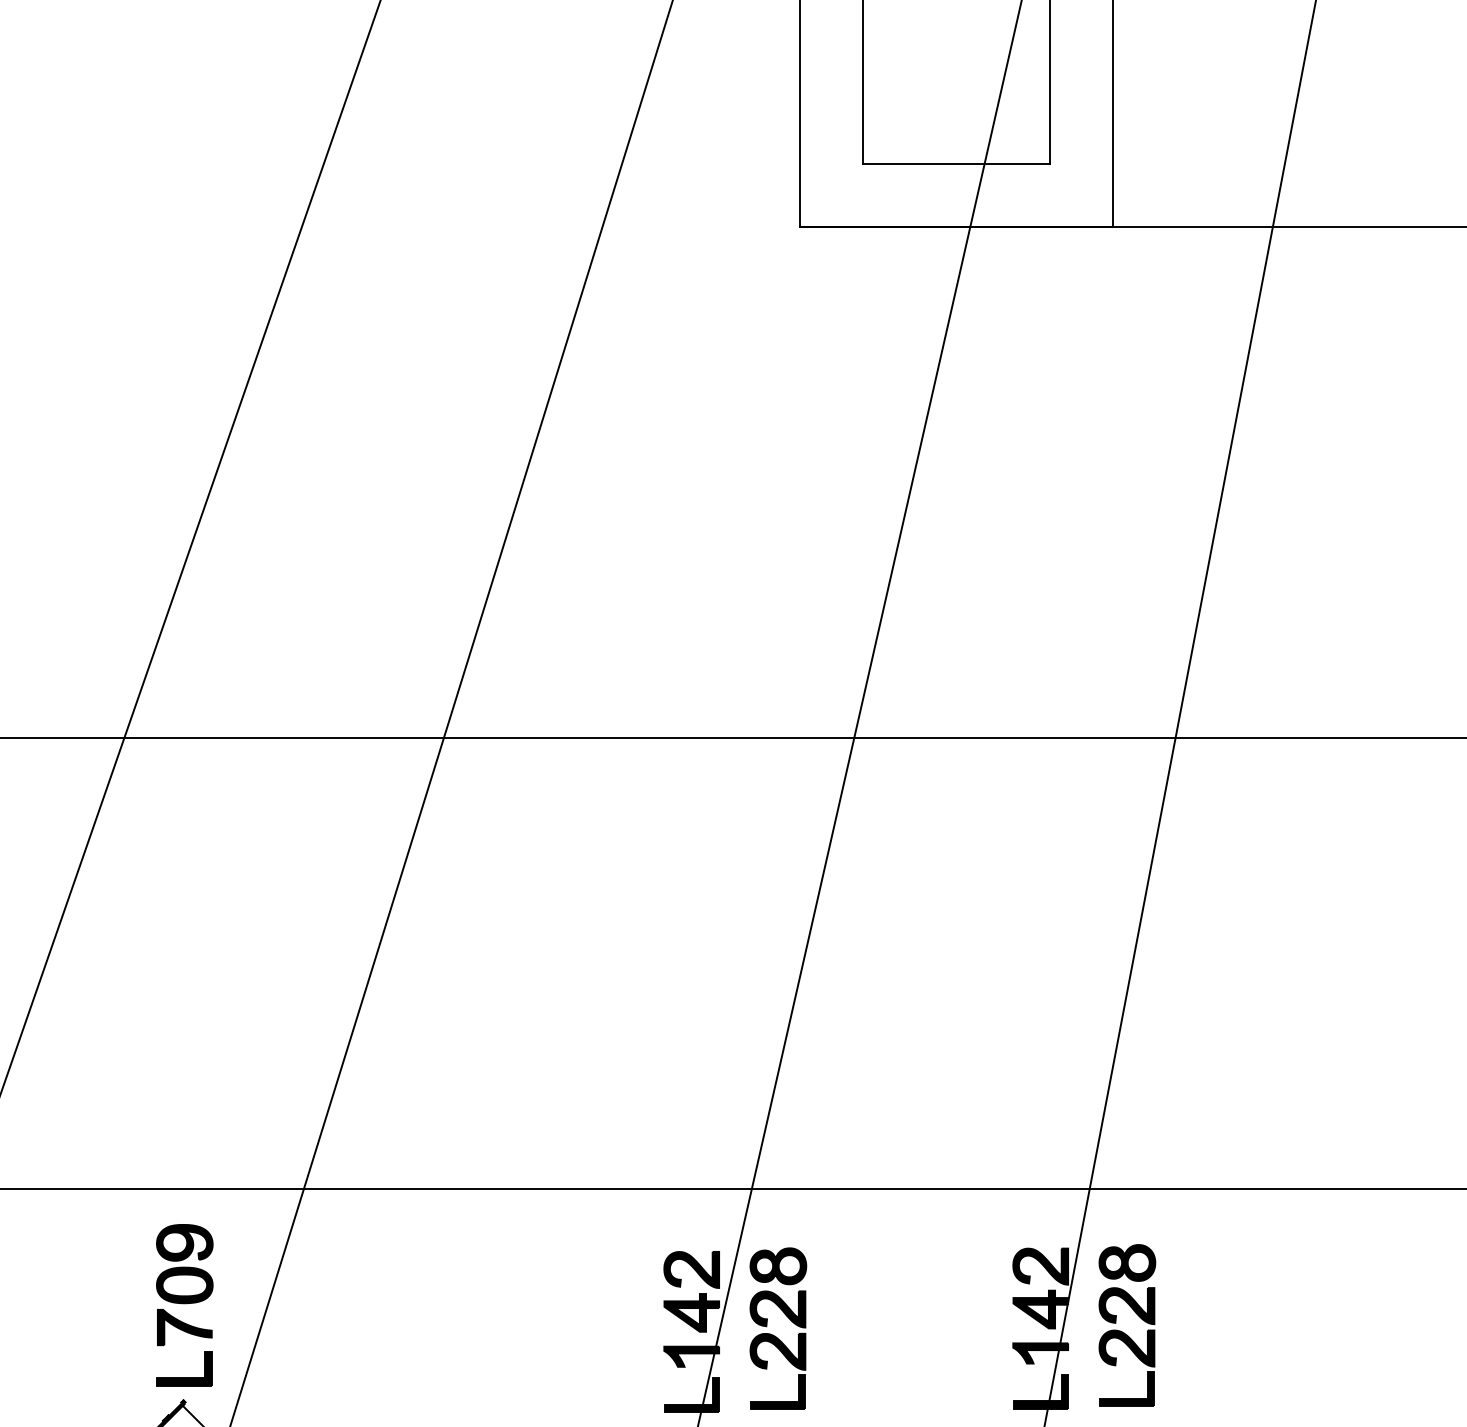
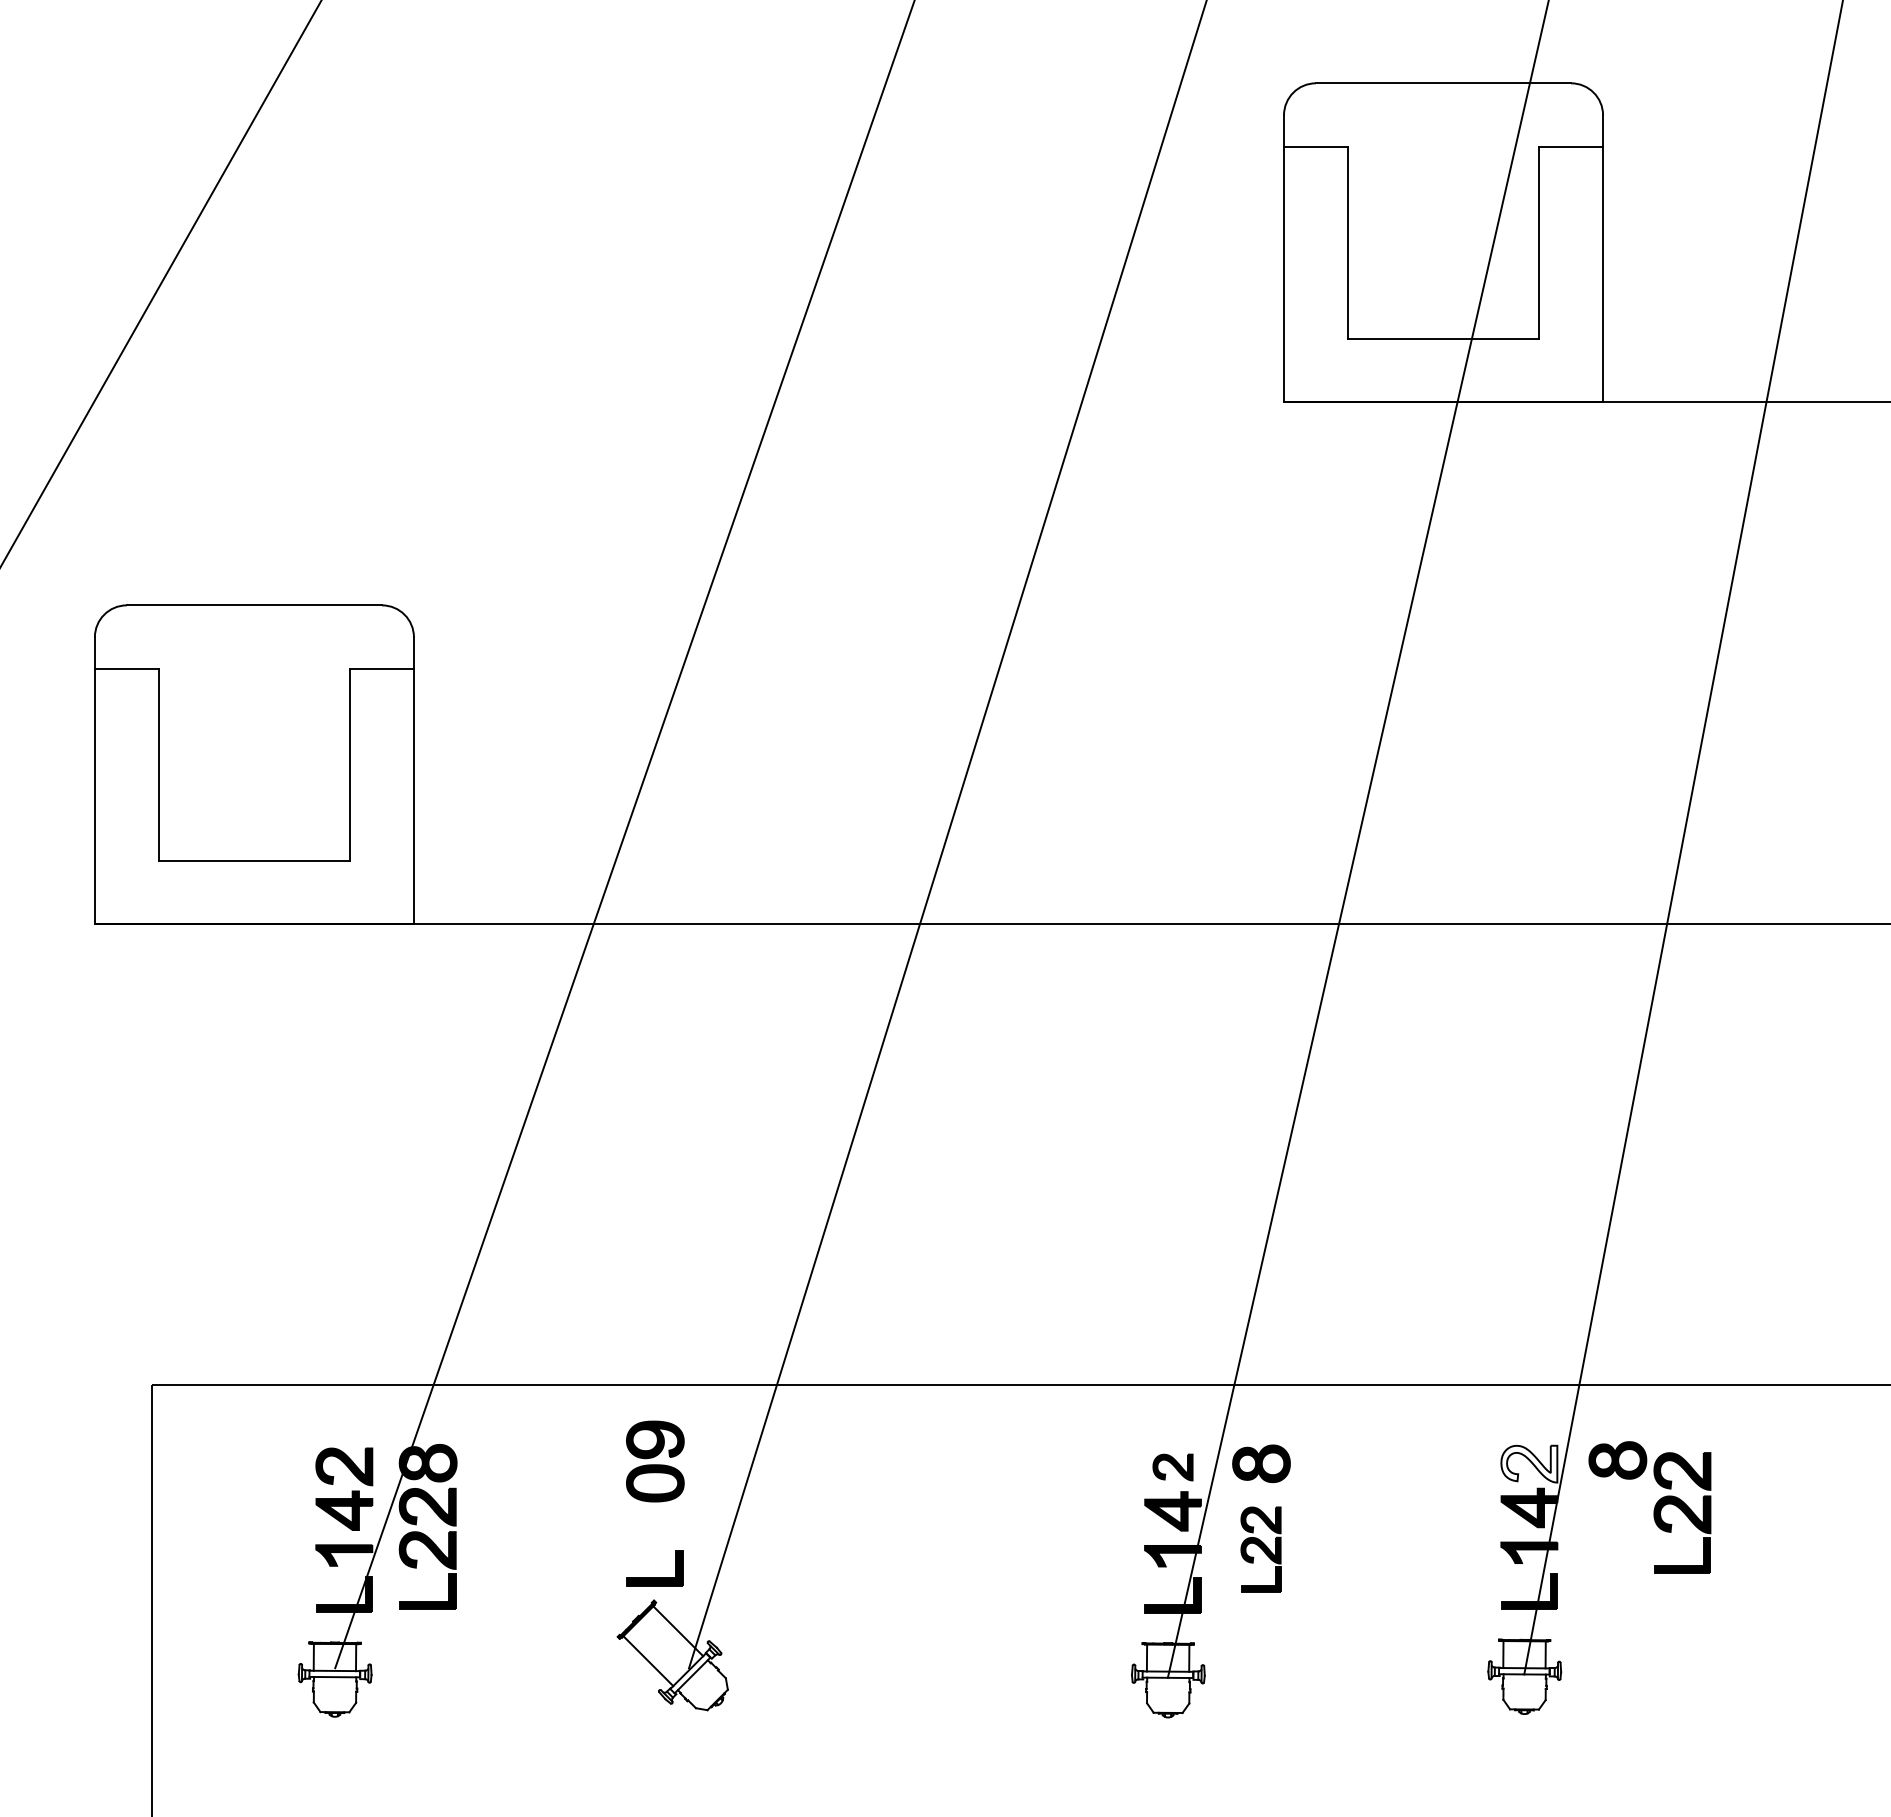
fill: (1040, 1265) -> (1529, 1463), removed
part: (691, 1269) -> (1172, 1467), size x0.7
part: (184, 1327) -> (655, 1526), removed
part: (1127, 1346) -> (1682, 1512), moved
part: (777, 1350) -> (1260, 1549), size x0.7

